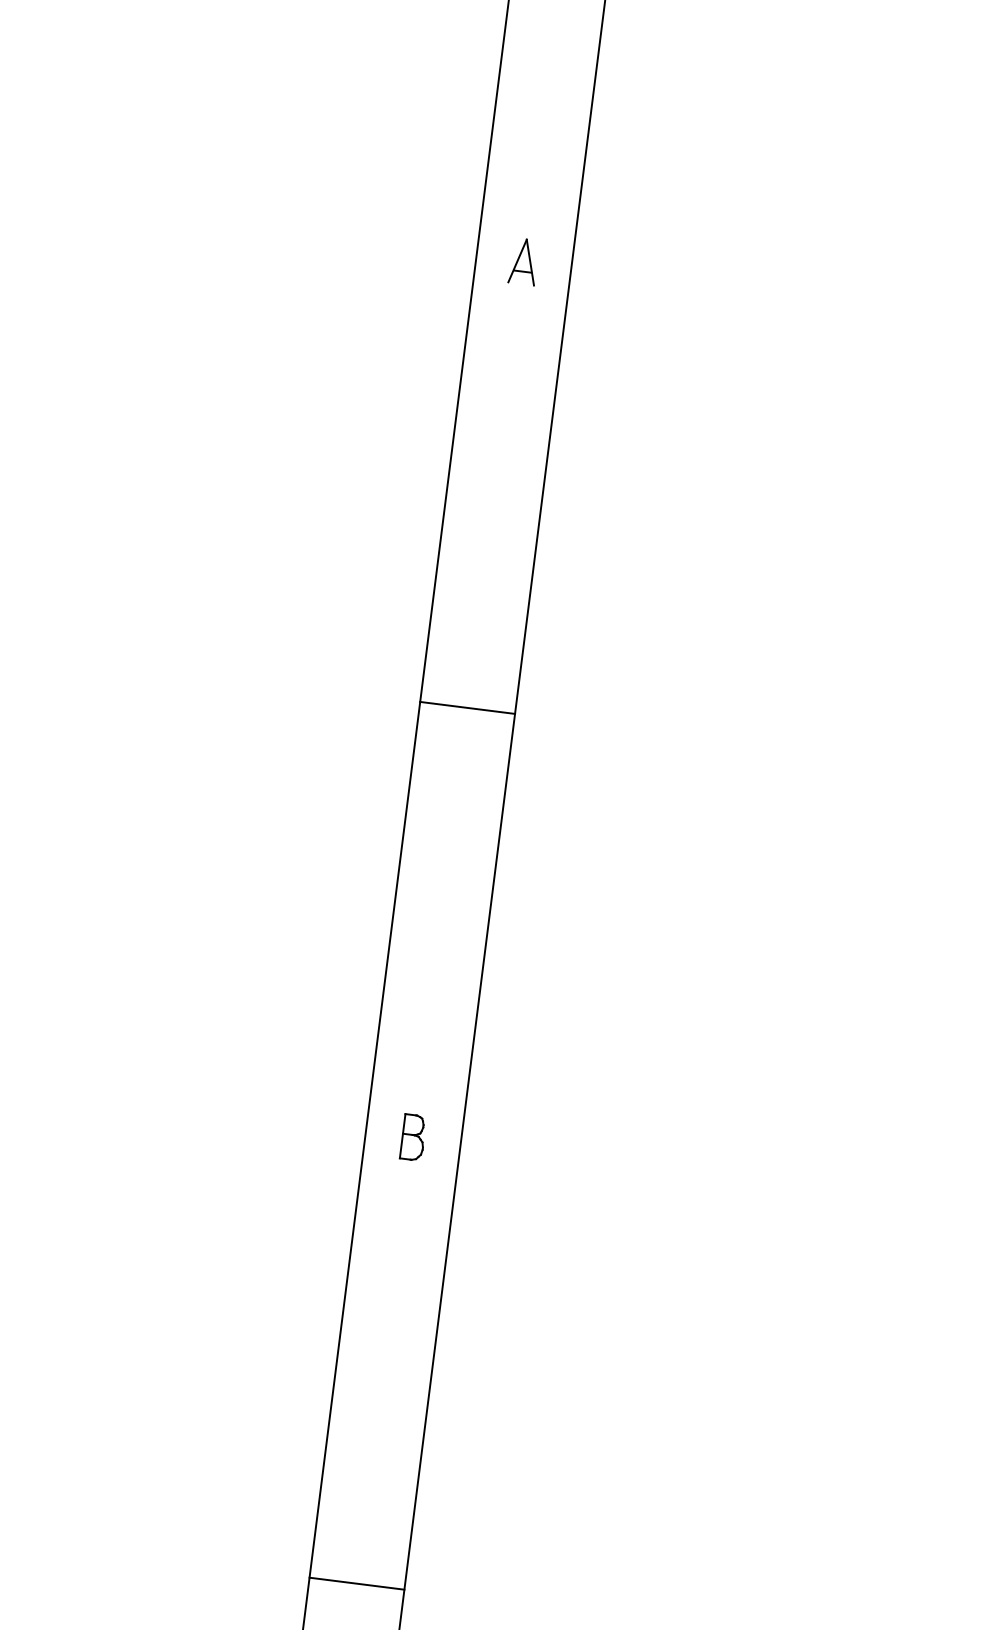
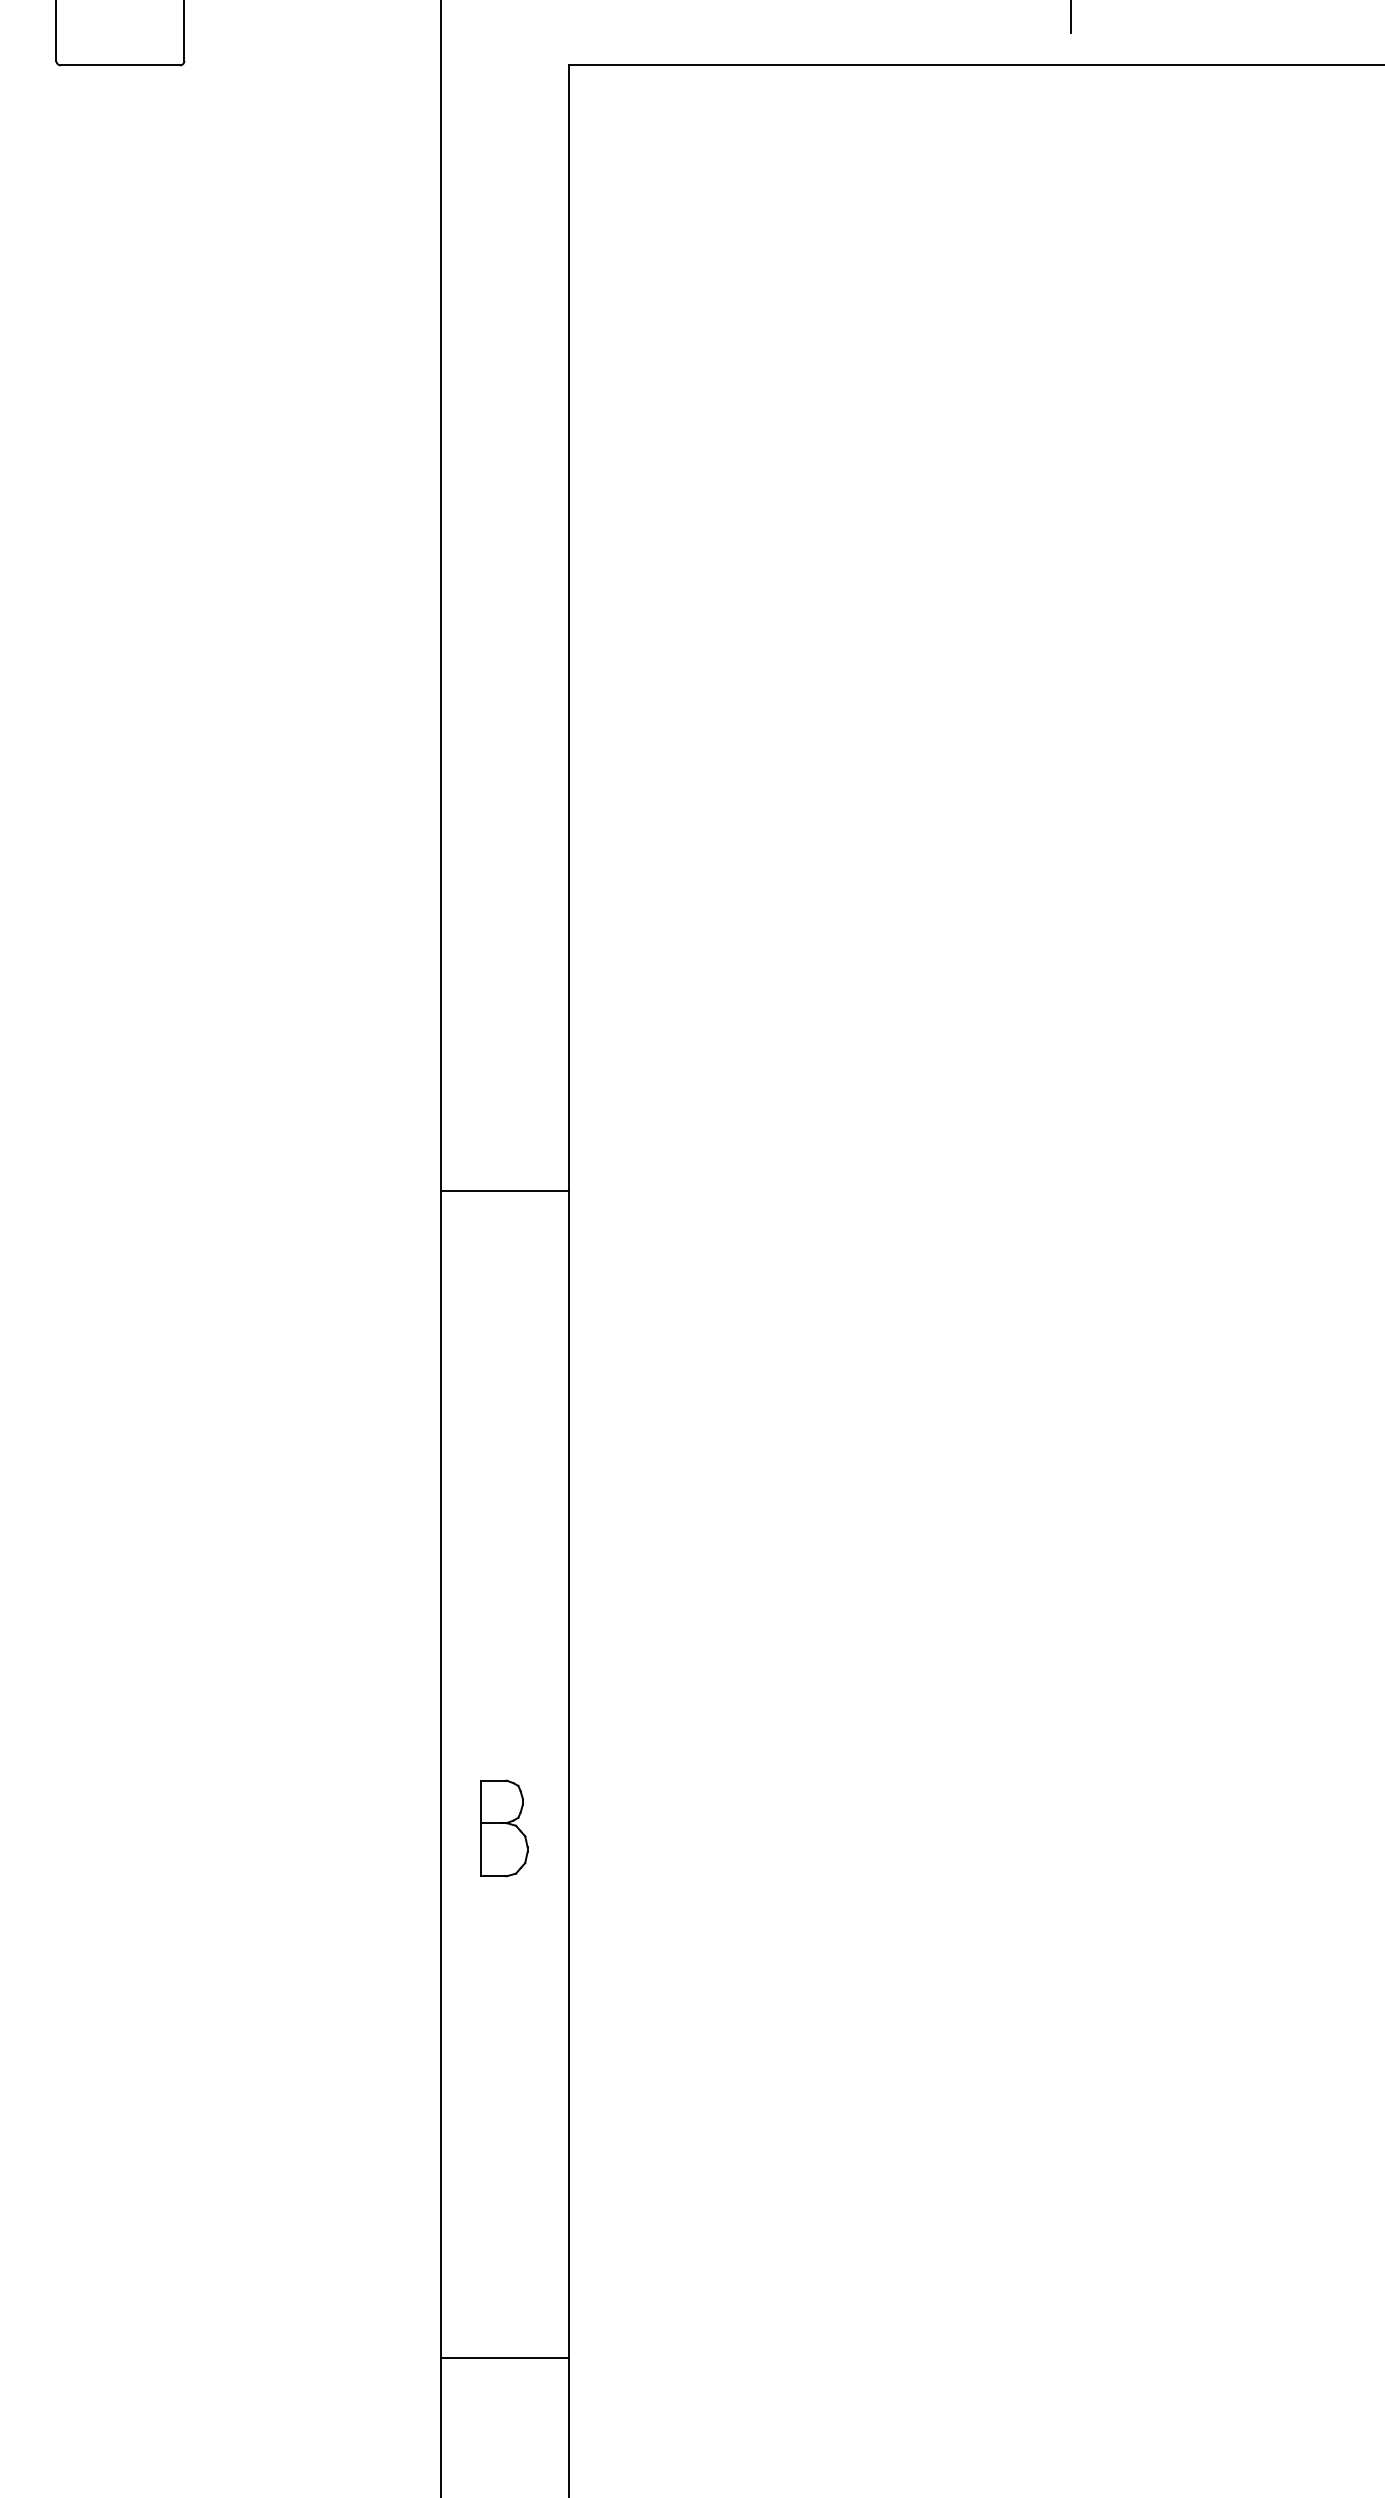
part: (523, 261) -> (504, 645), removed
line: (467, 708) -> (504, 1191), moved
part: (413, 1137) -> (504, 1828), size x1.6
line: (356, 1584) -> (504, 2358), moved

